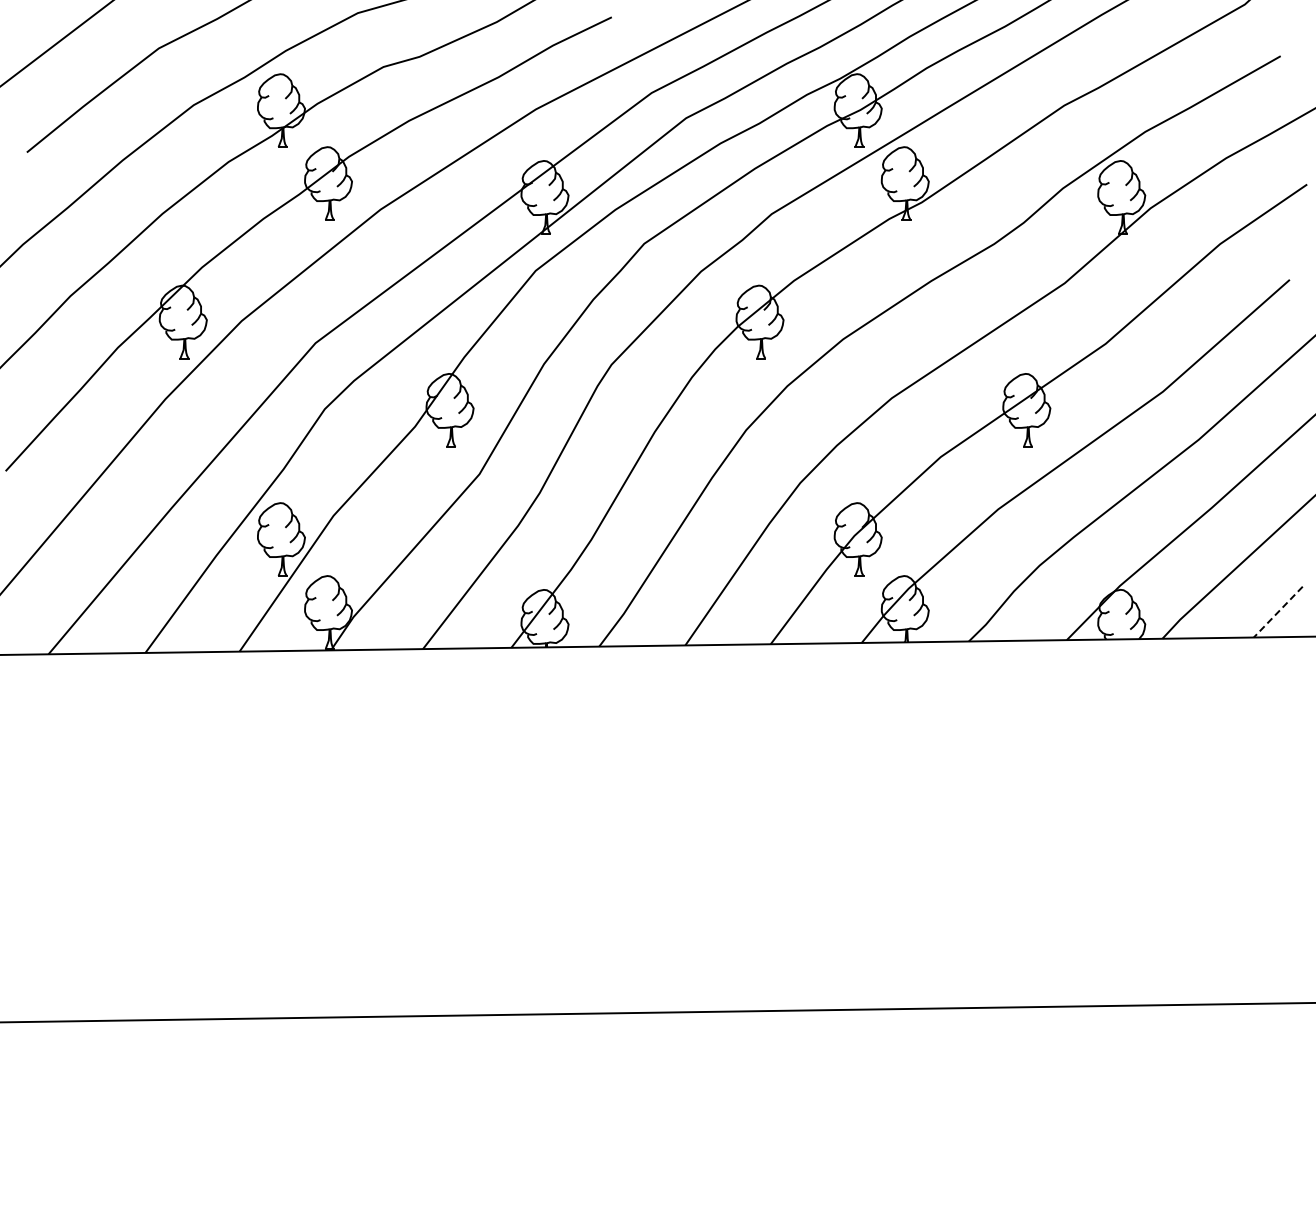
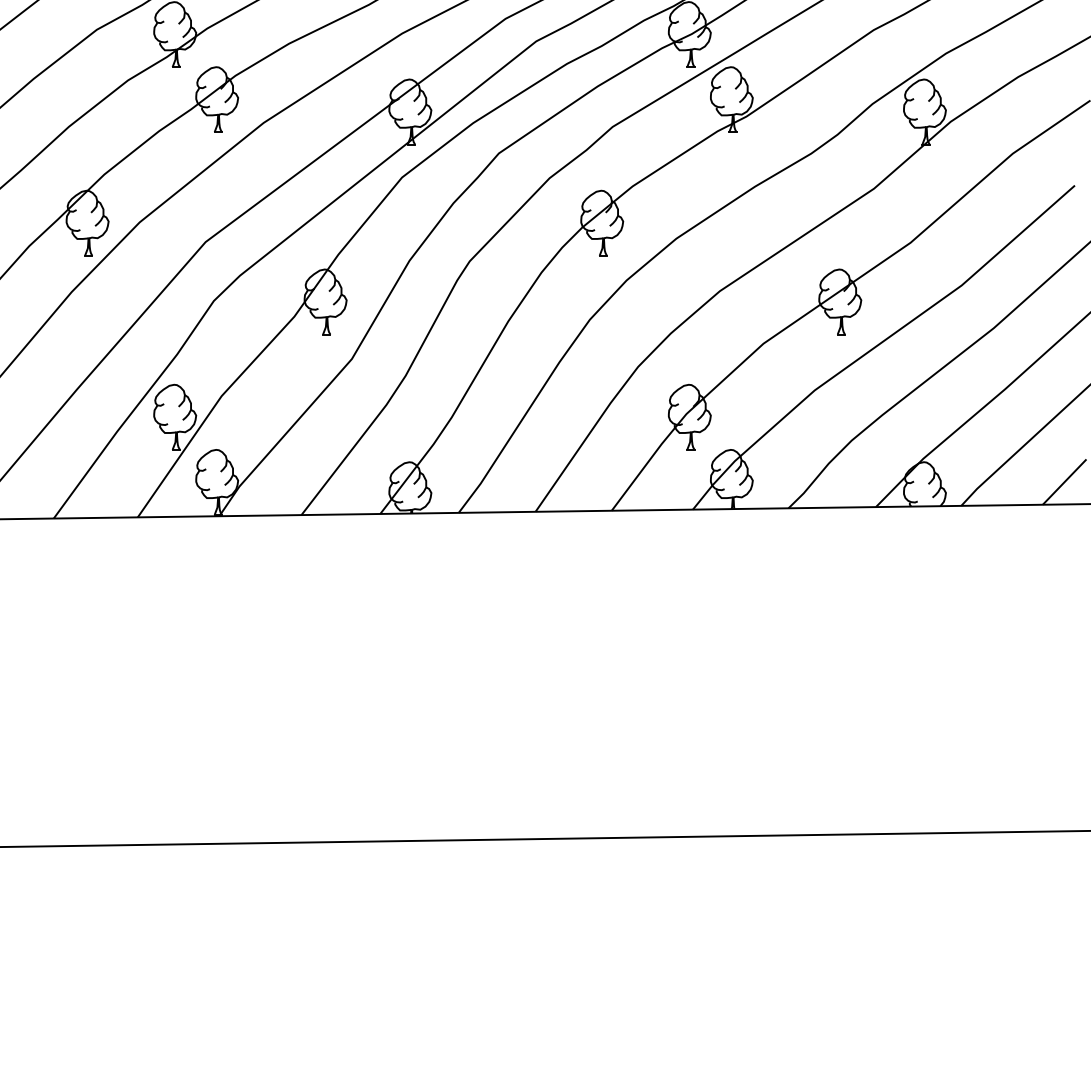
line: (1277, 612) -> (1063, 482), dashed -> solid

